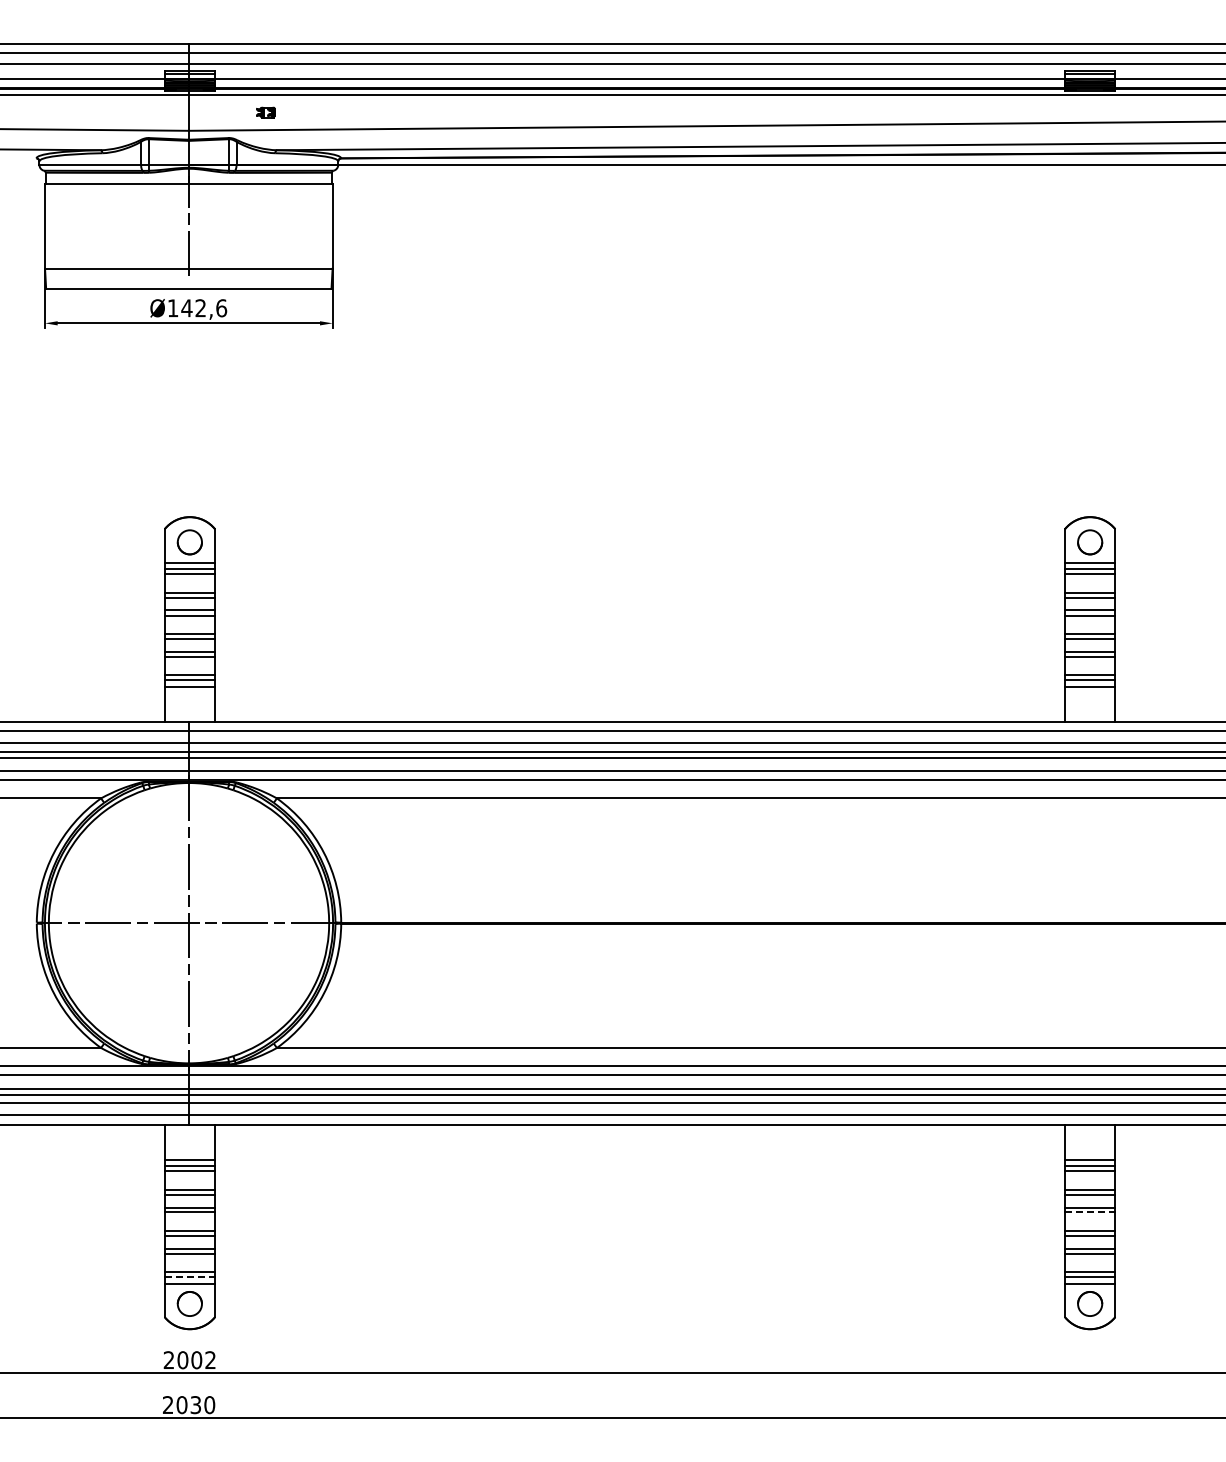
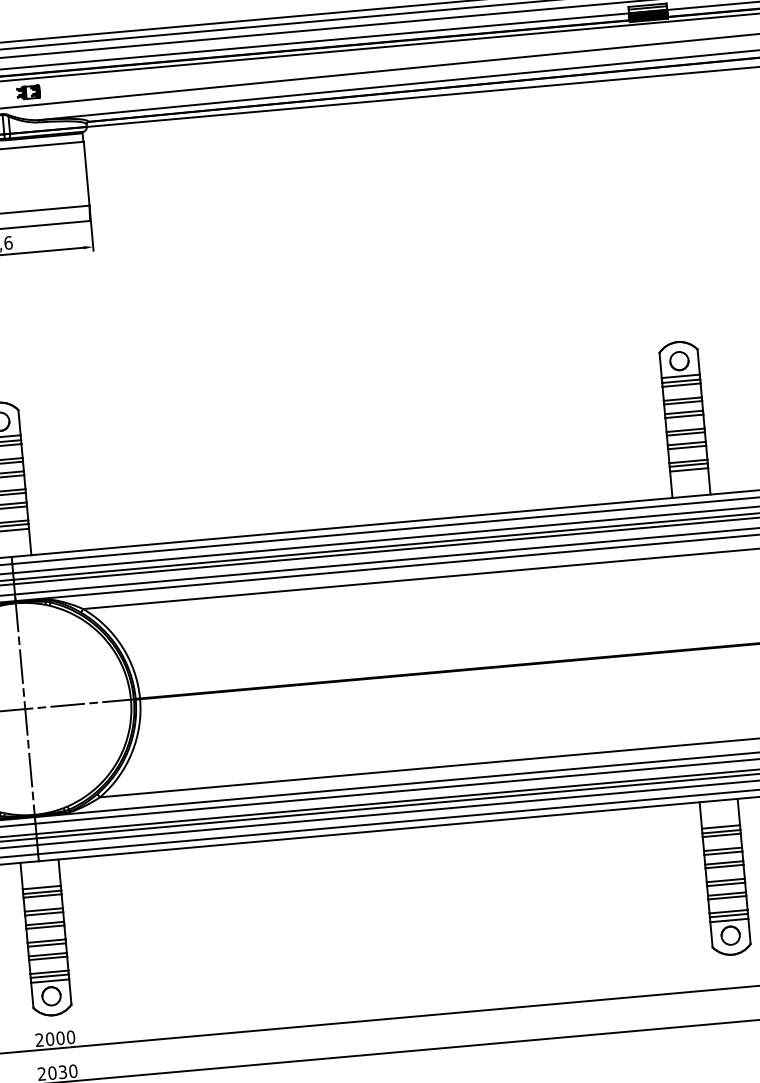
part: (265, 112) -> (28, 92), size x1.67
line: (1090, 1212) -> (724, 866), dashed -> solid
line: (190, 1277) -> (50, 976), dashed -> solid
text: (210, 1360) -> (70, 1037), 2002 -> 2000

